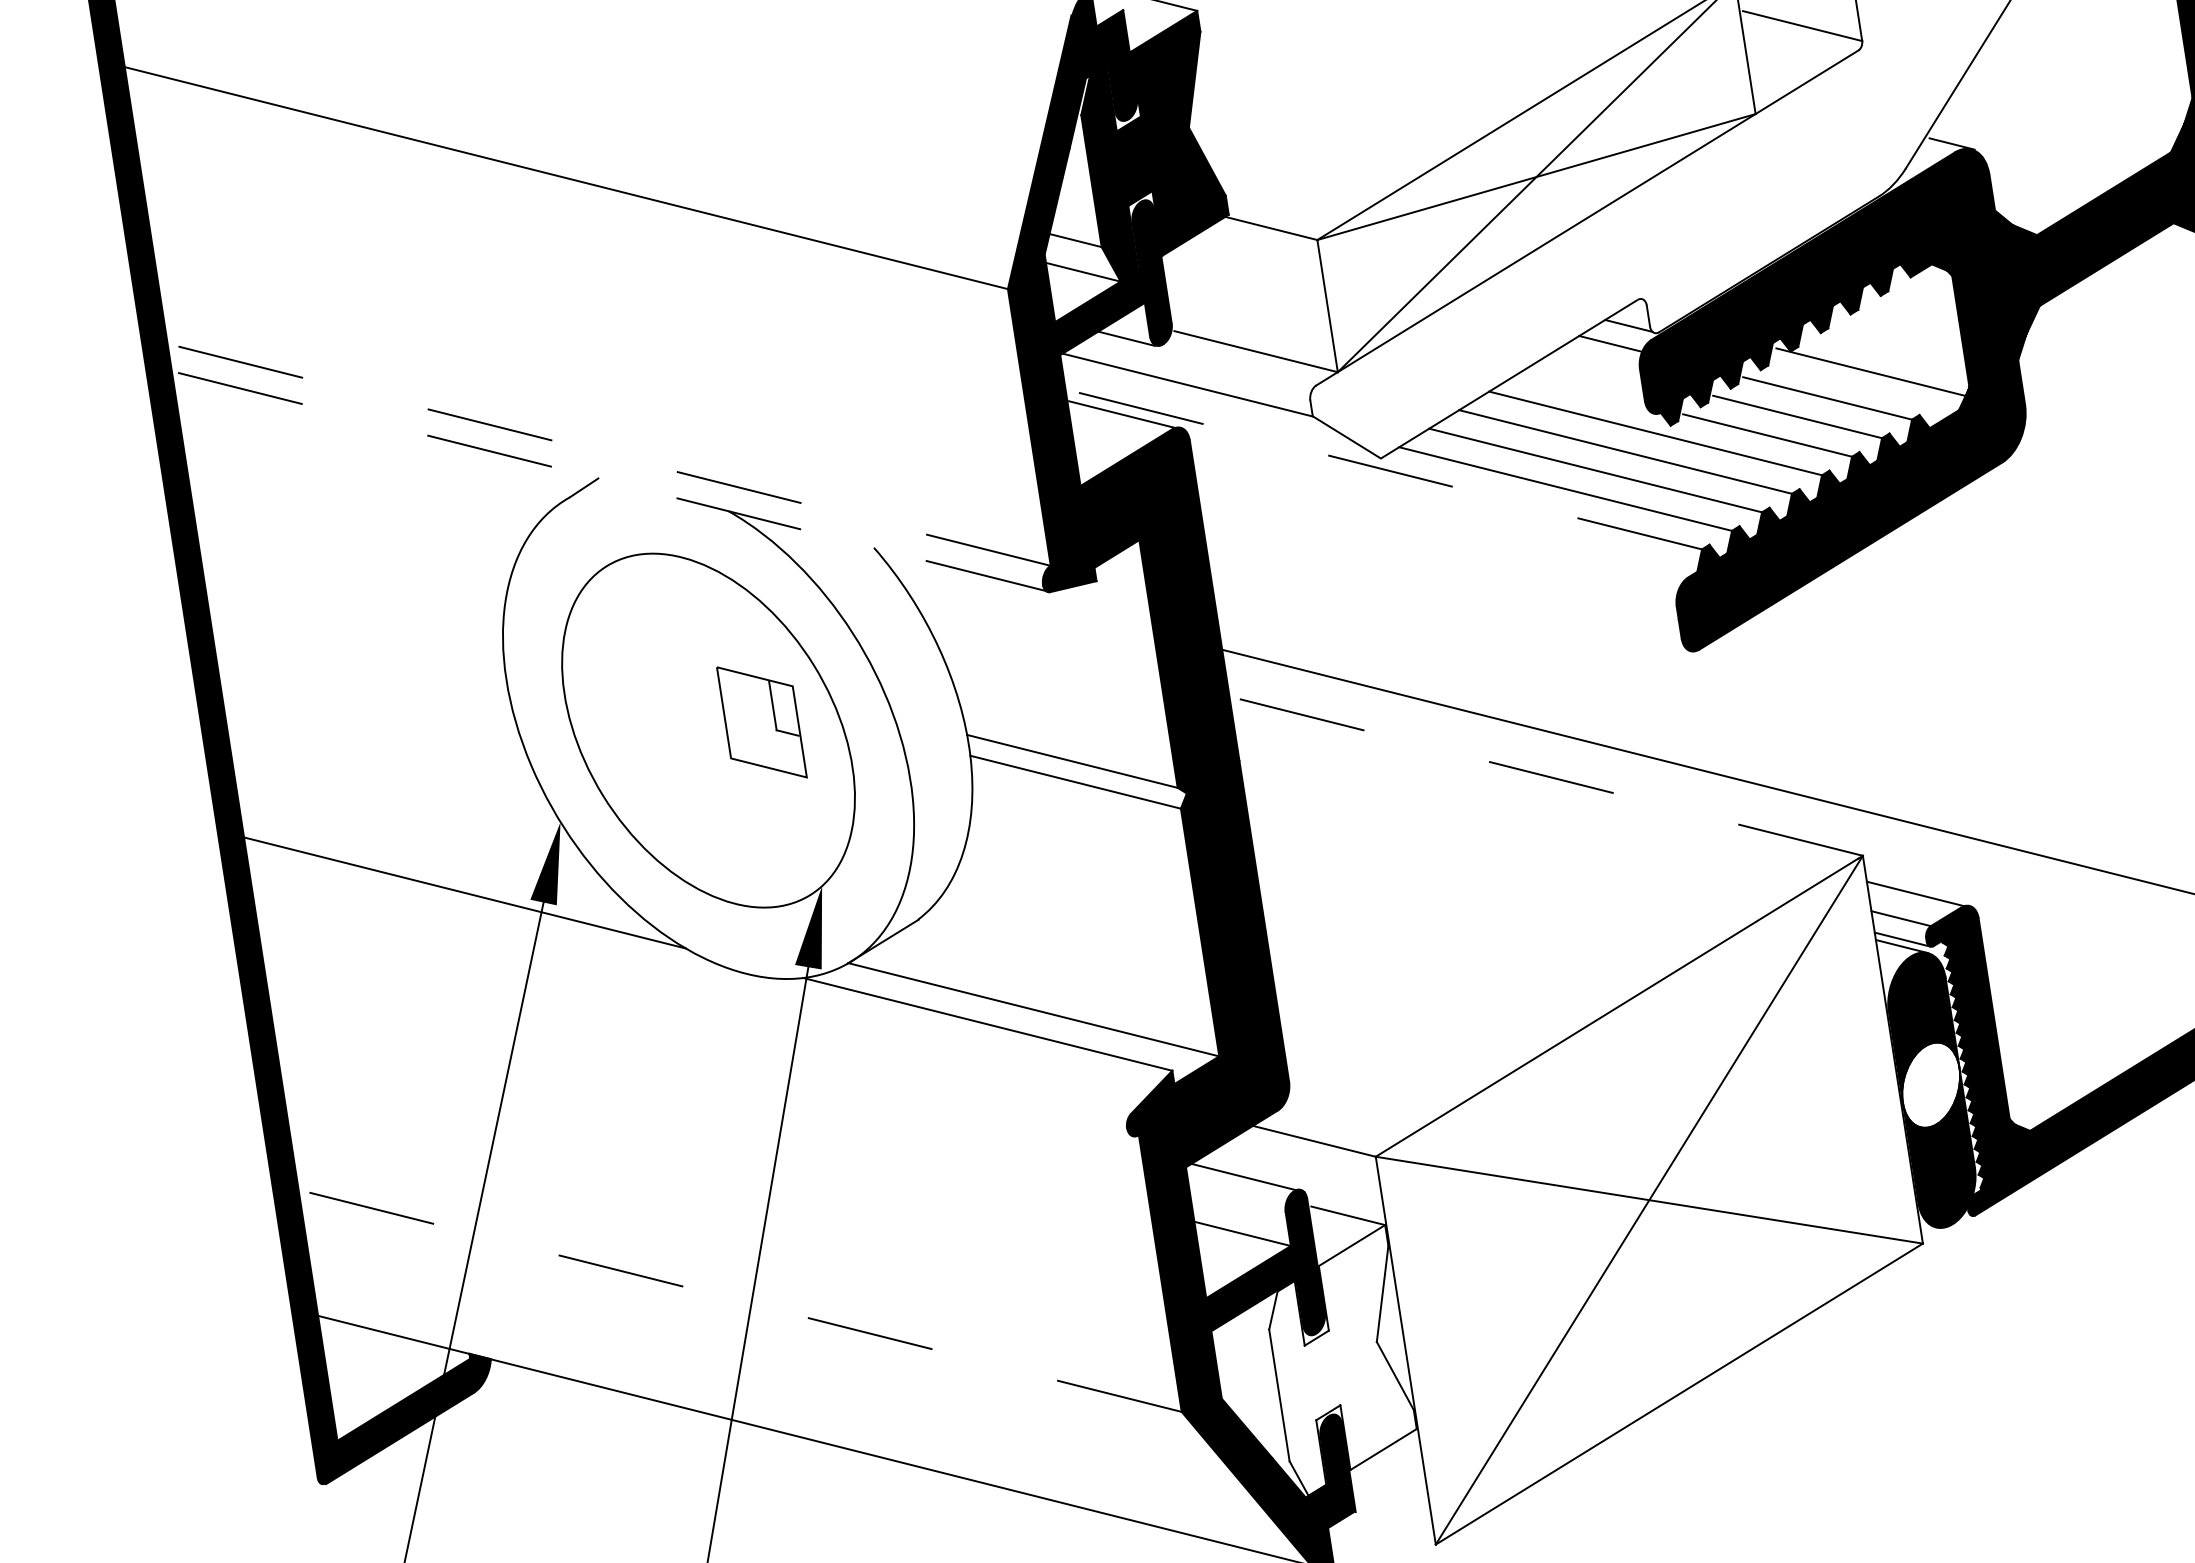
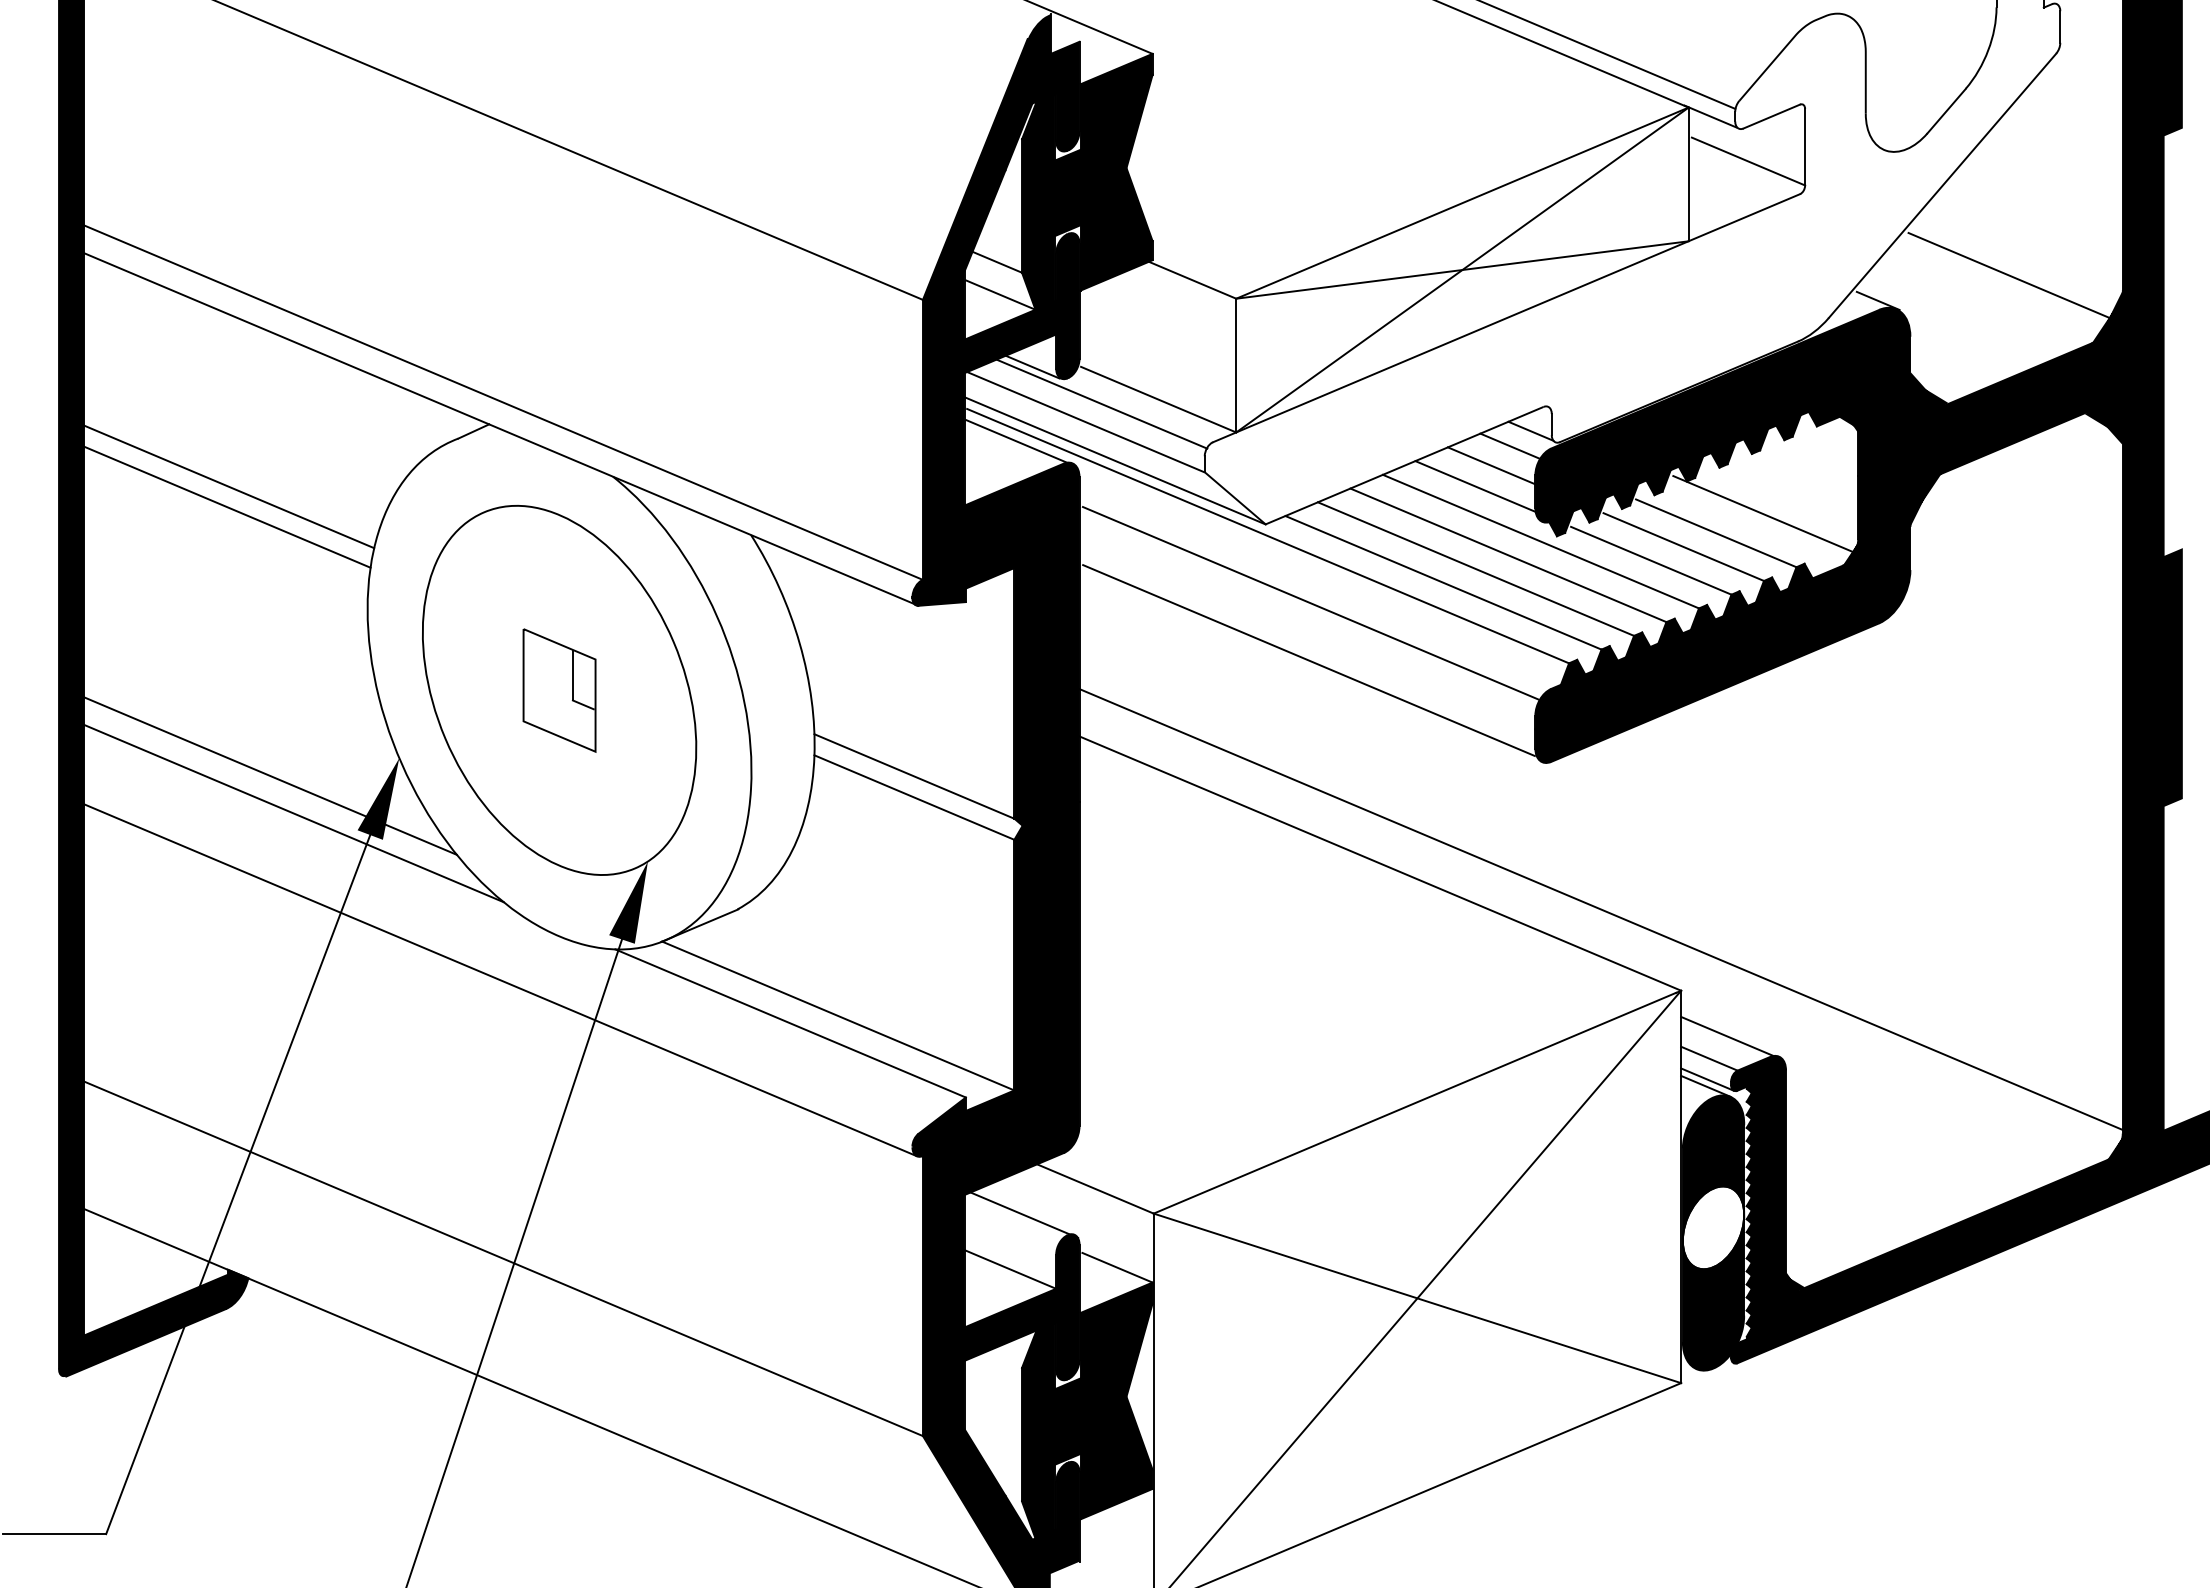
line: (2080, 99) -> (2011, 276), added
line: (1200, 364) -> (1101, 403), added
line: (1595, 365) -> (1491, 465), added
line: (1582, 388) -> (1475, 486), added
line: (1222, 418) -> (1115, 460), added
line: (609, 454) -> (503, 402), dashed -> solid
line: (1385, 470) -> (1268, 536), dashed -> solid
line: (611, 481) -> (501, 429), dashed -> solid
line: (1437, 529) -> (1310, 603), added
line: (351, 579) -> (229, 486), added
line: (1444, 586) -> (1308, 660), added
line: (352, 599) -> (227, 506), added
part: (761, 722) -> (559, 690), moved
line: (1546, 776) -> (1380, 863), dashed -> solid
line: (435, 858) -> (270, 775), added
line: (694, 1026) -> (500, 980), added
line: (740, 1300) -> (503, 1258), dashed -> solid
fill: (1340, 1361) -> (1087, 1410), added

